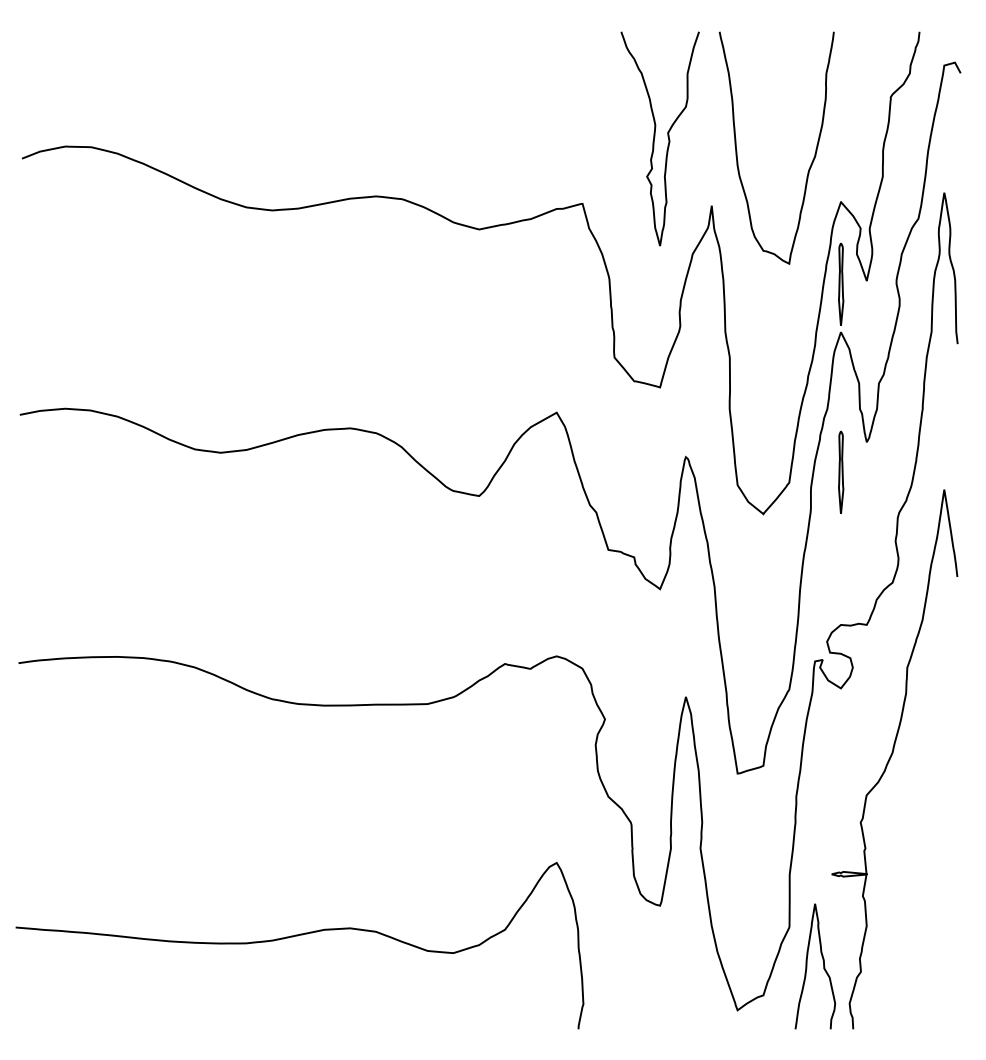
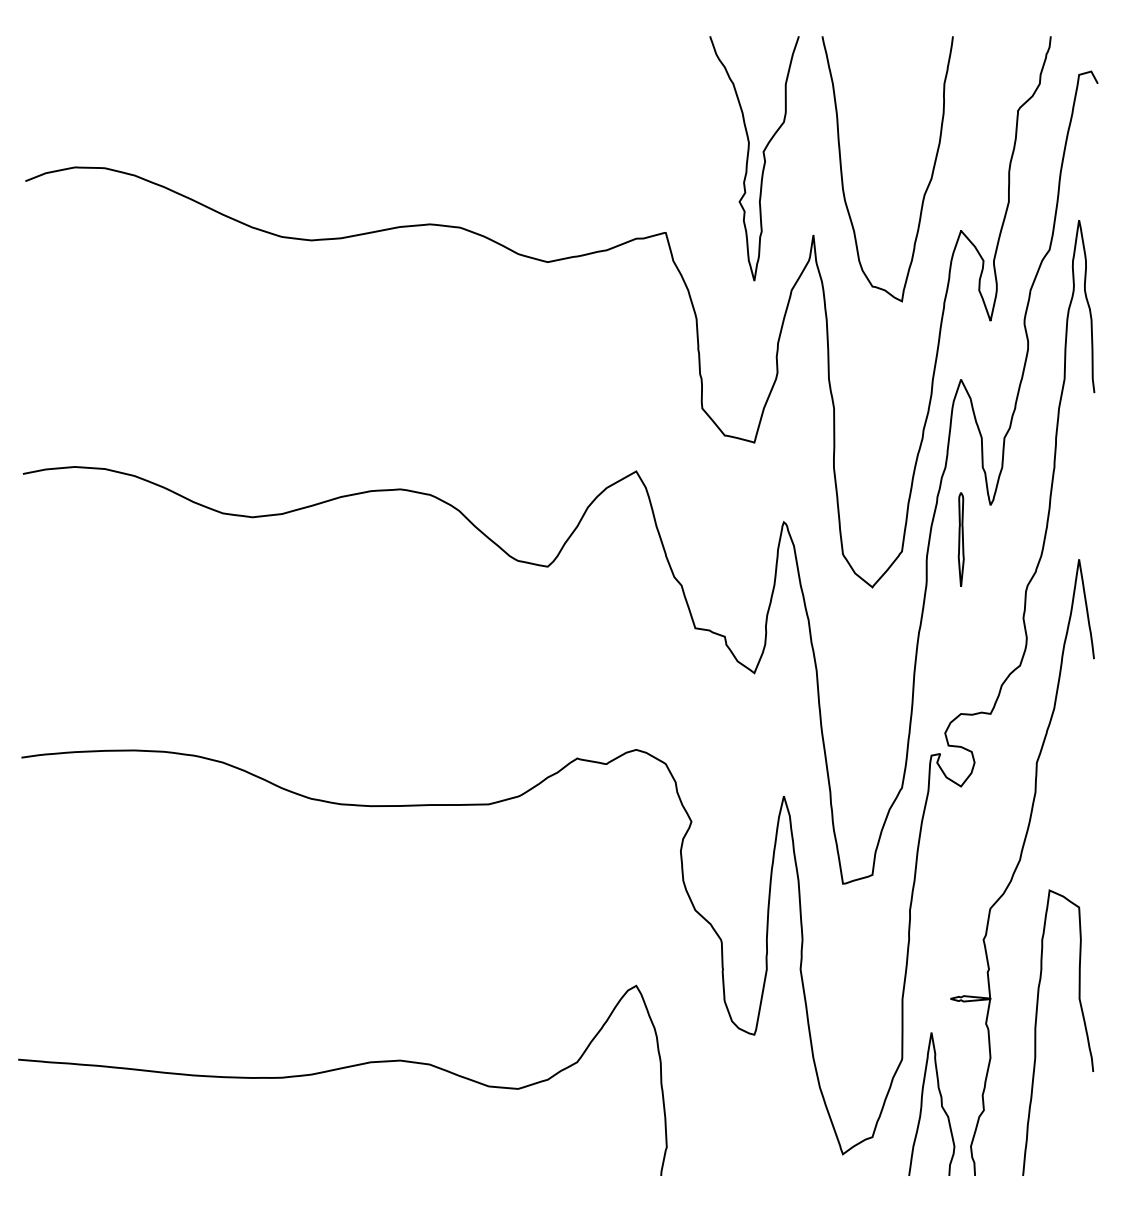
part: (841, 283) -> (961, 323), removed
curve: (907, 897) -> (1037, 1025), added

